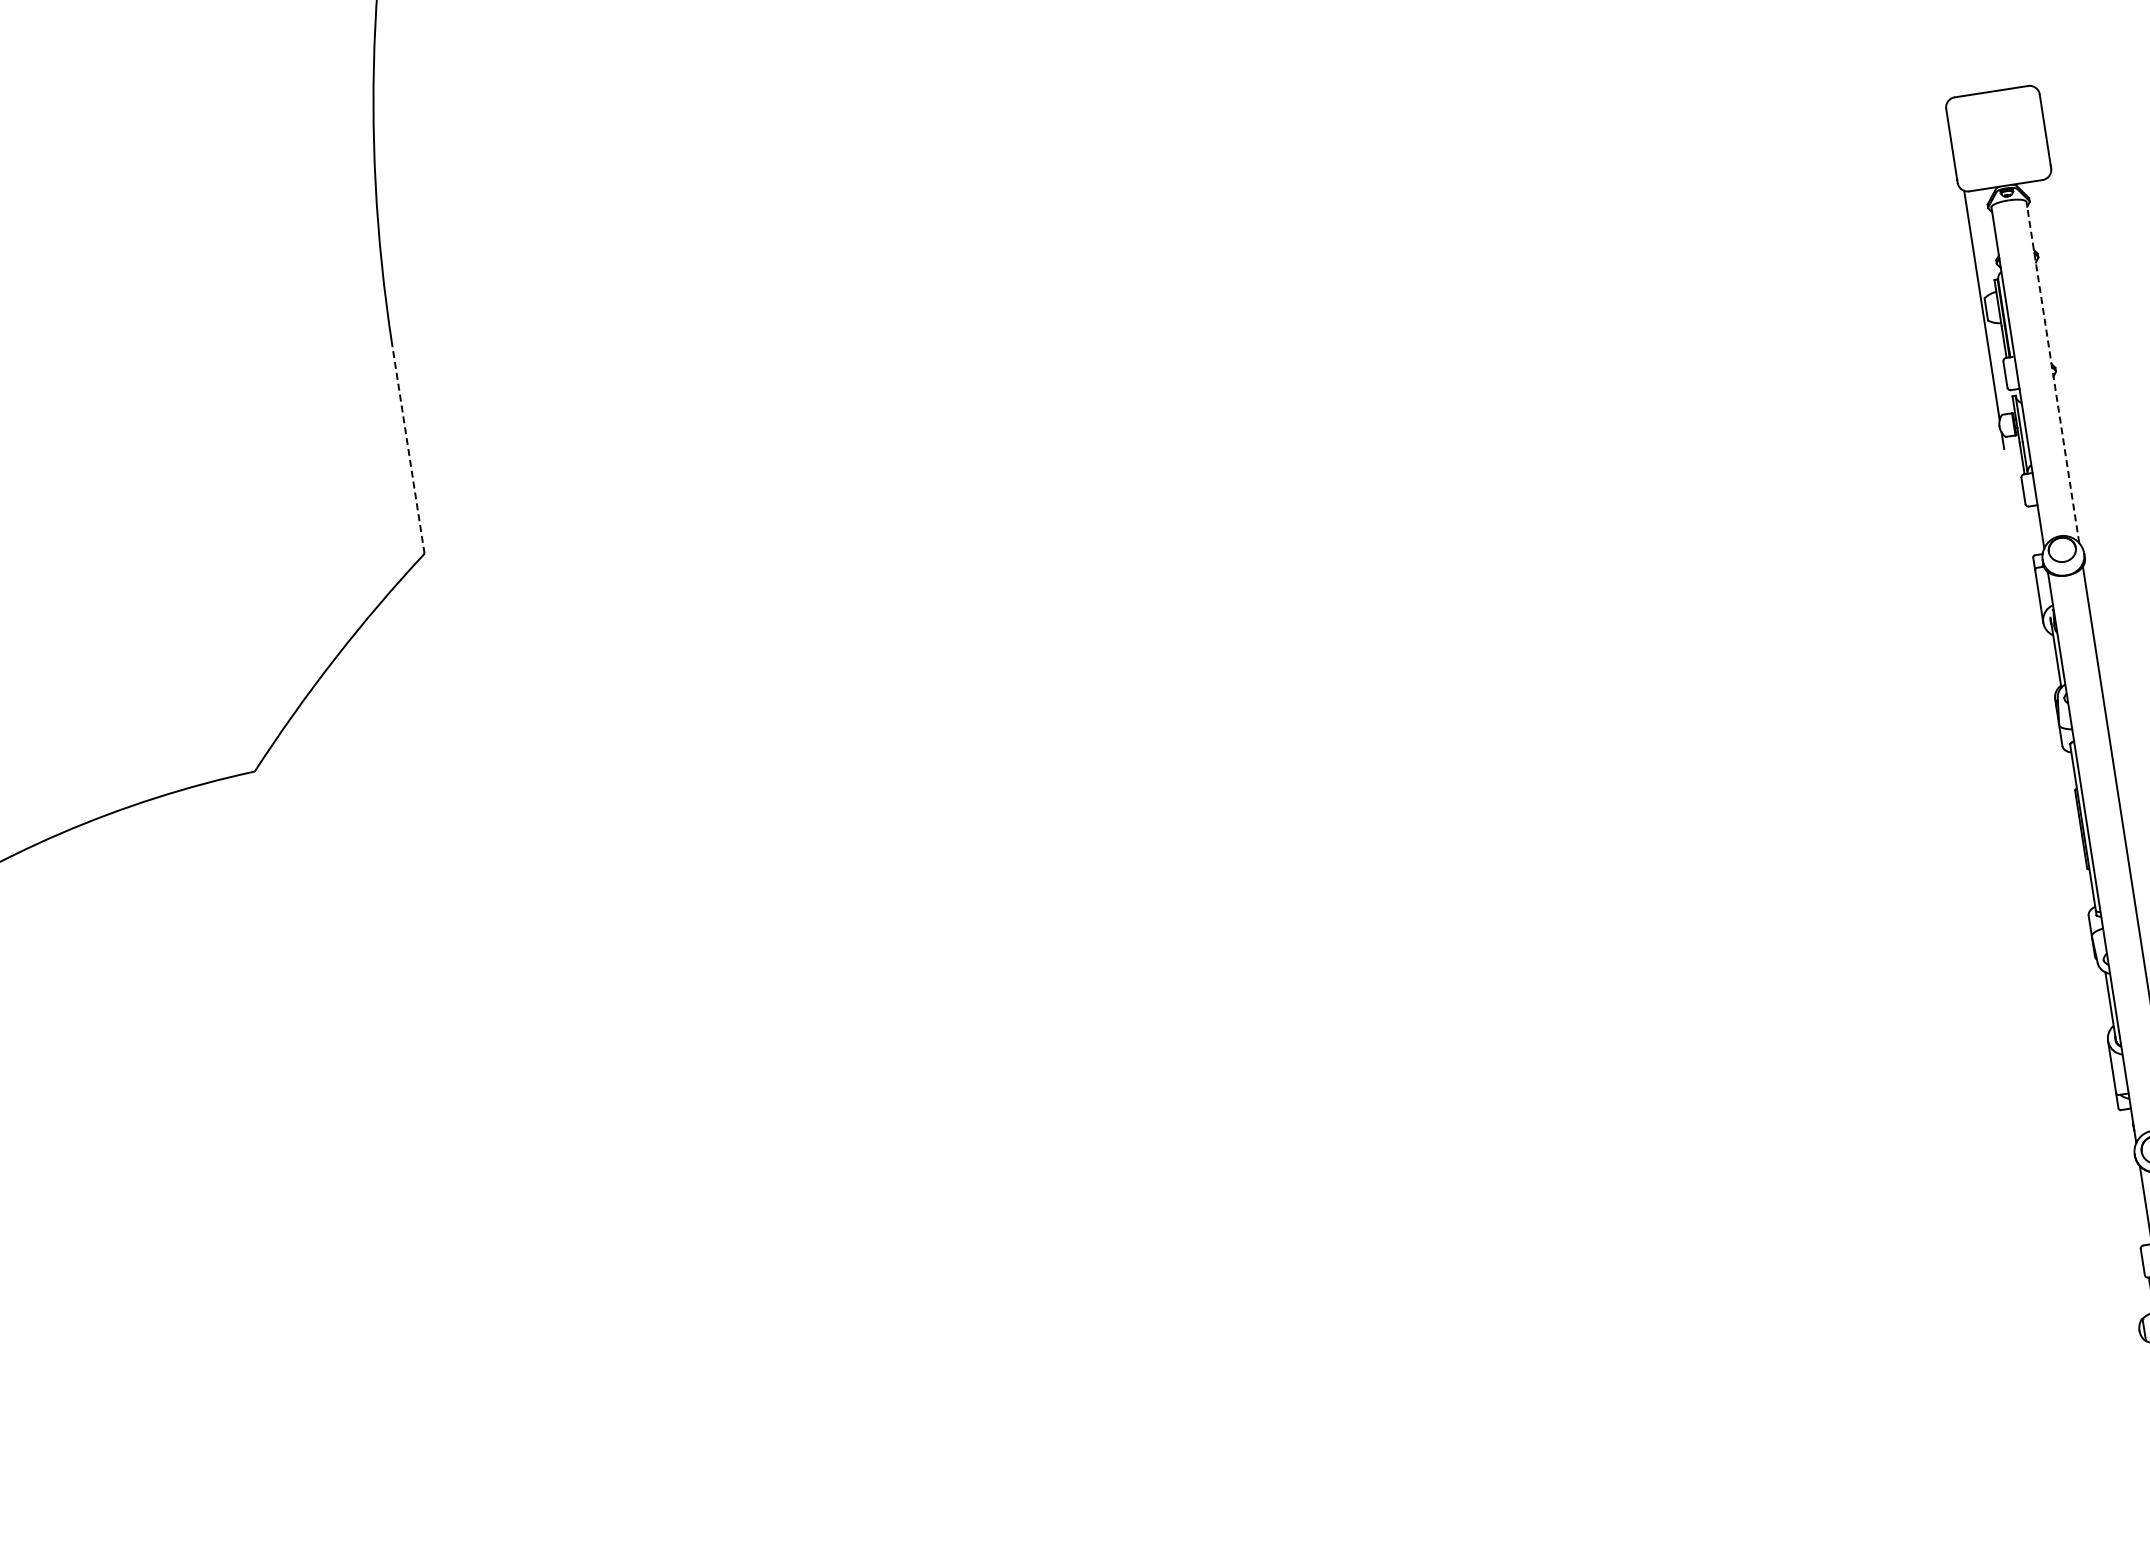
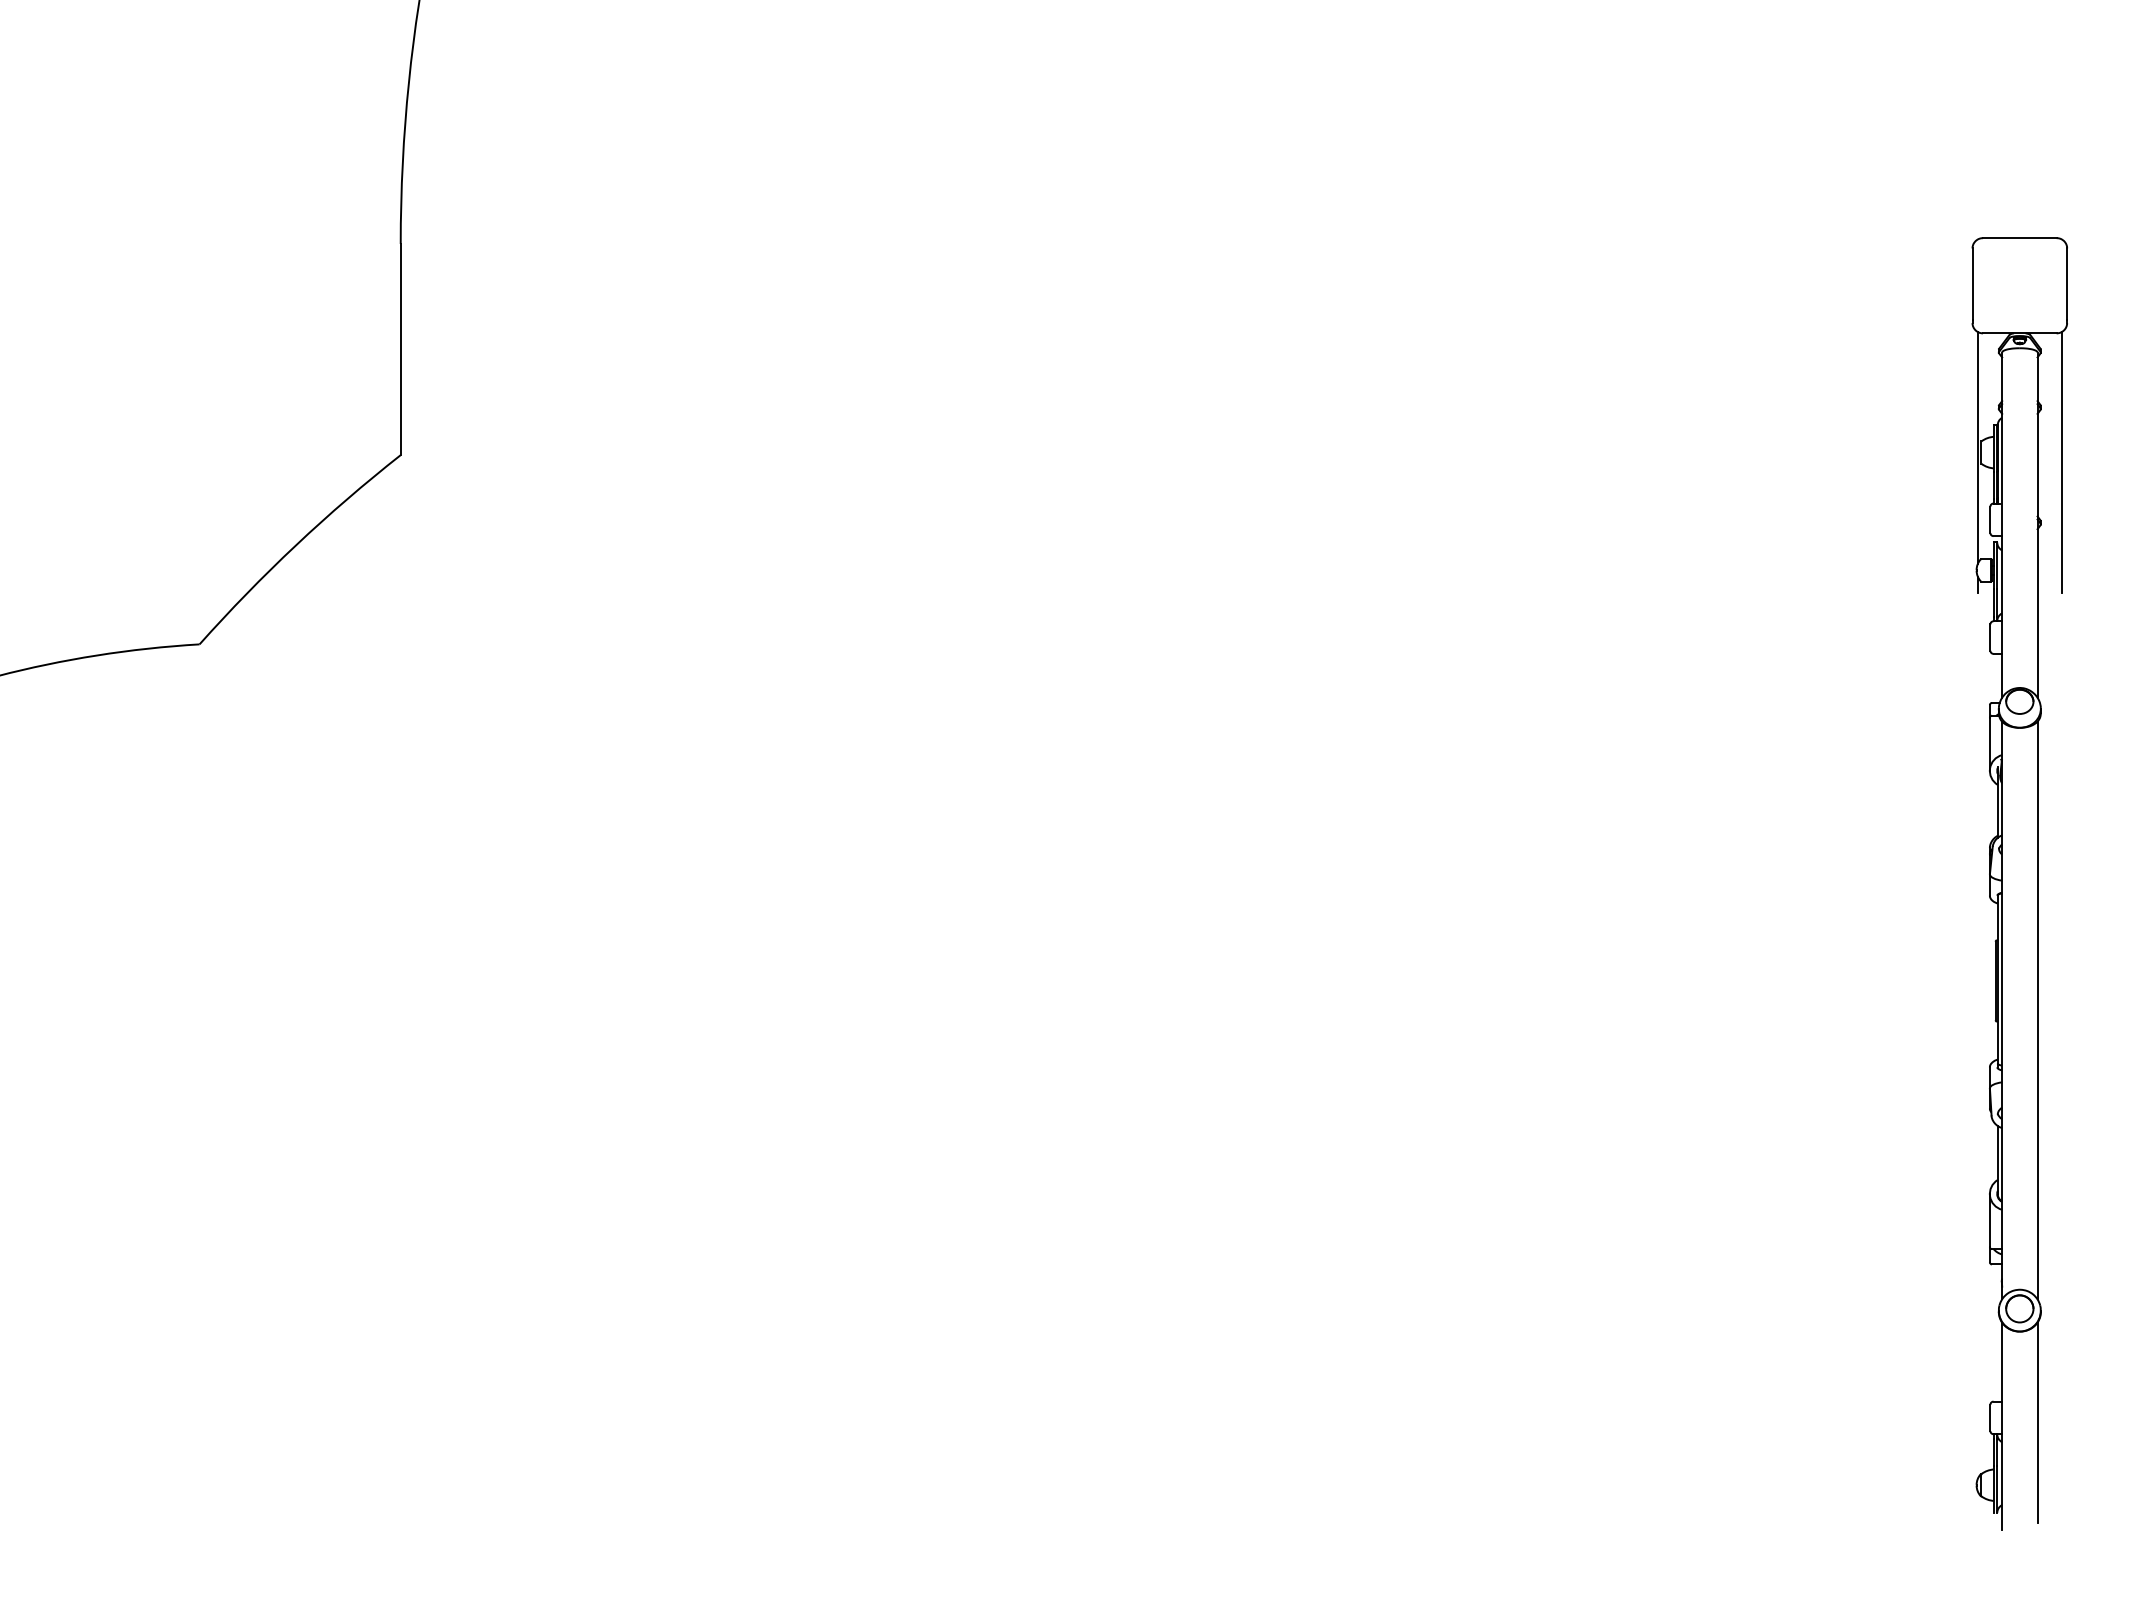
line: (2066, 306) -> (2061, 462), added
line: (2052, 372) -> (2037, 525), dashed -> solid
line: (408, 449) -> (400, 349), dashed -> solid

